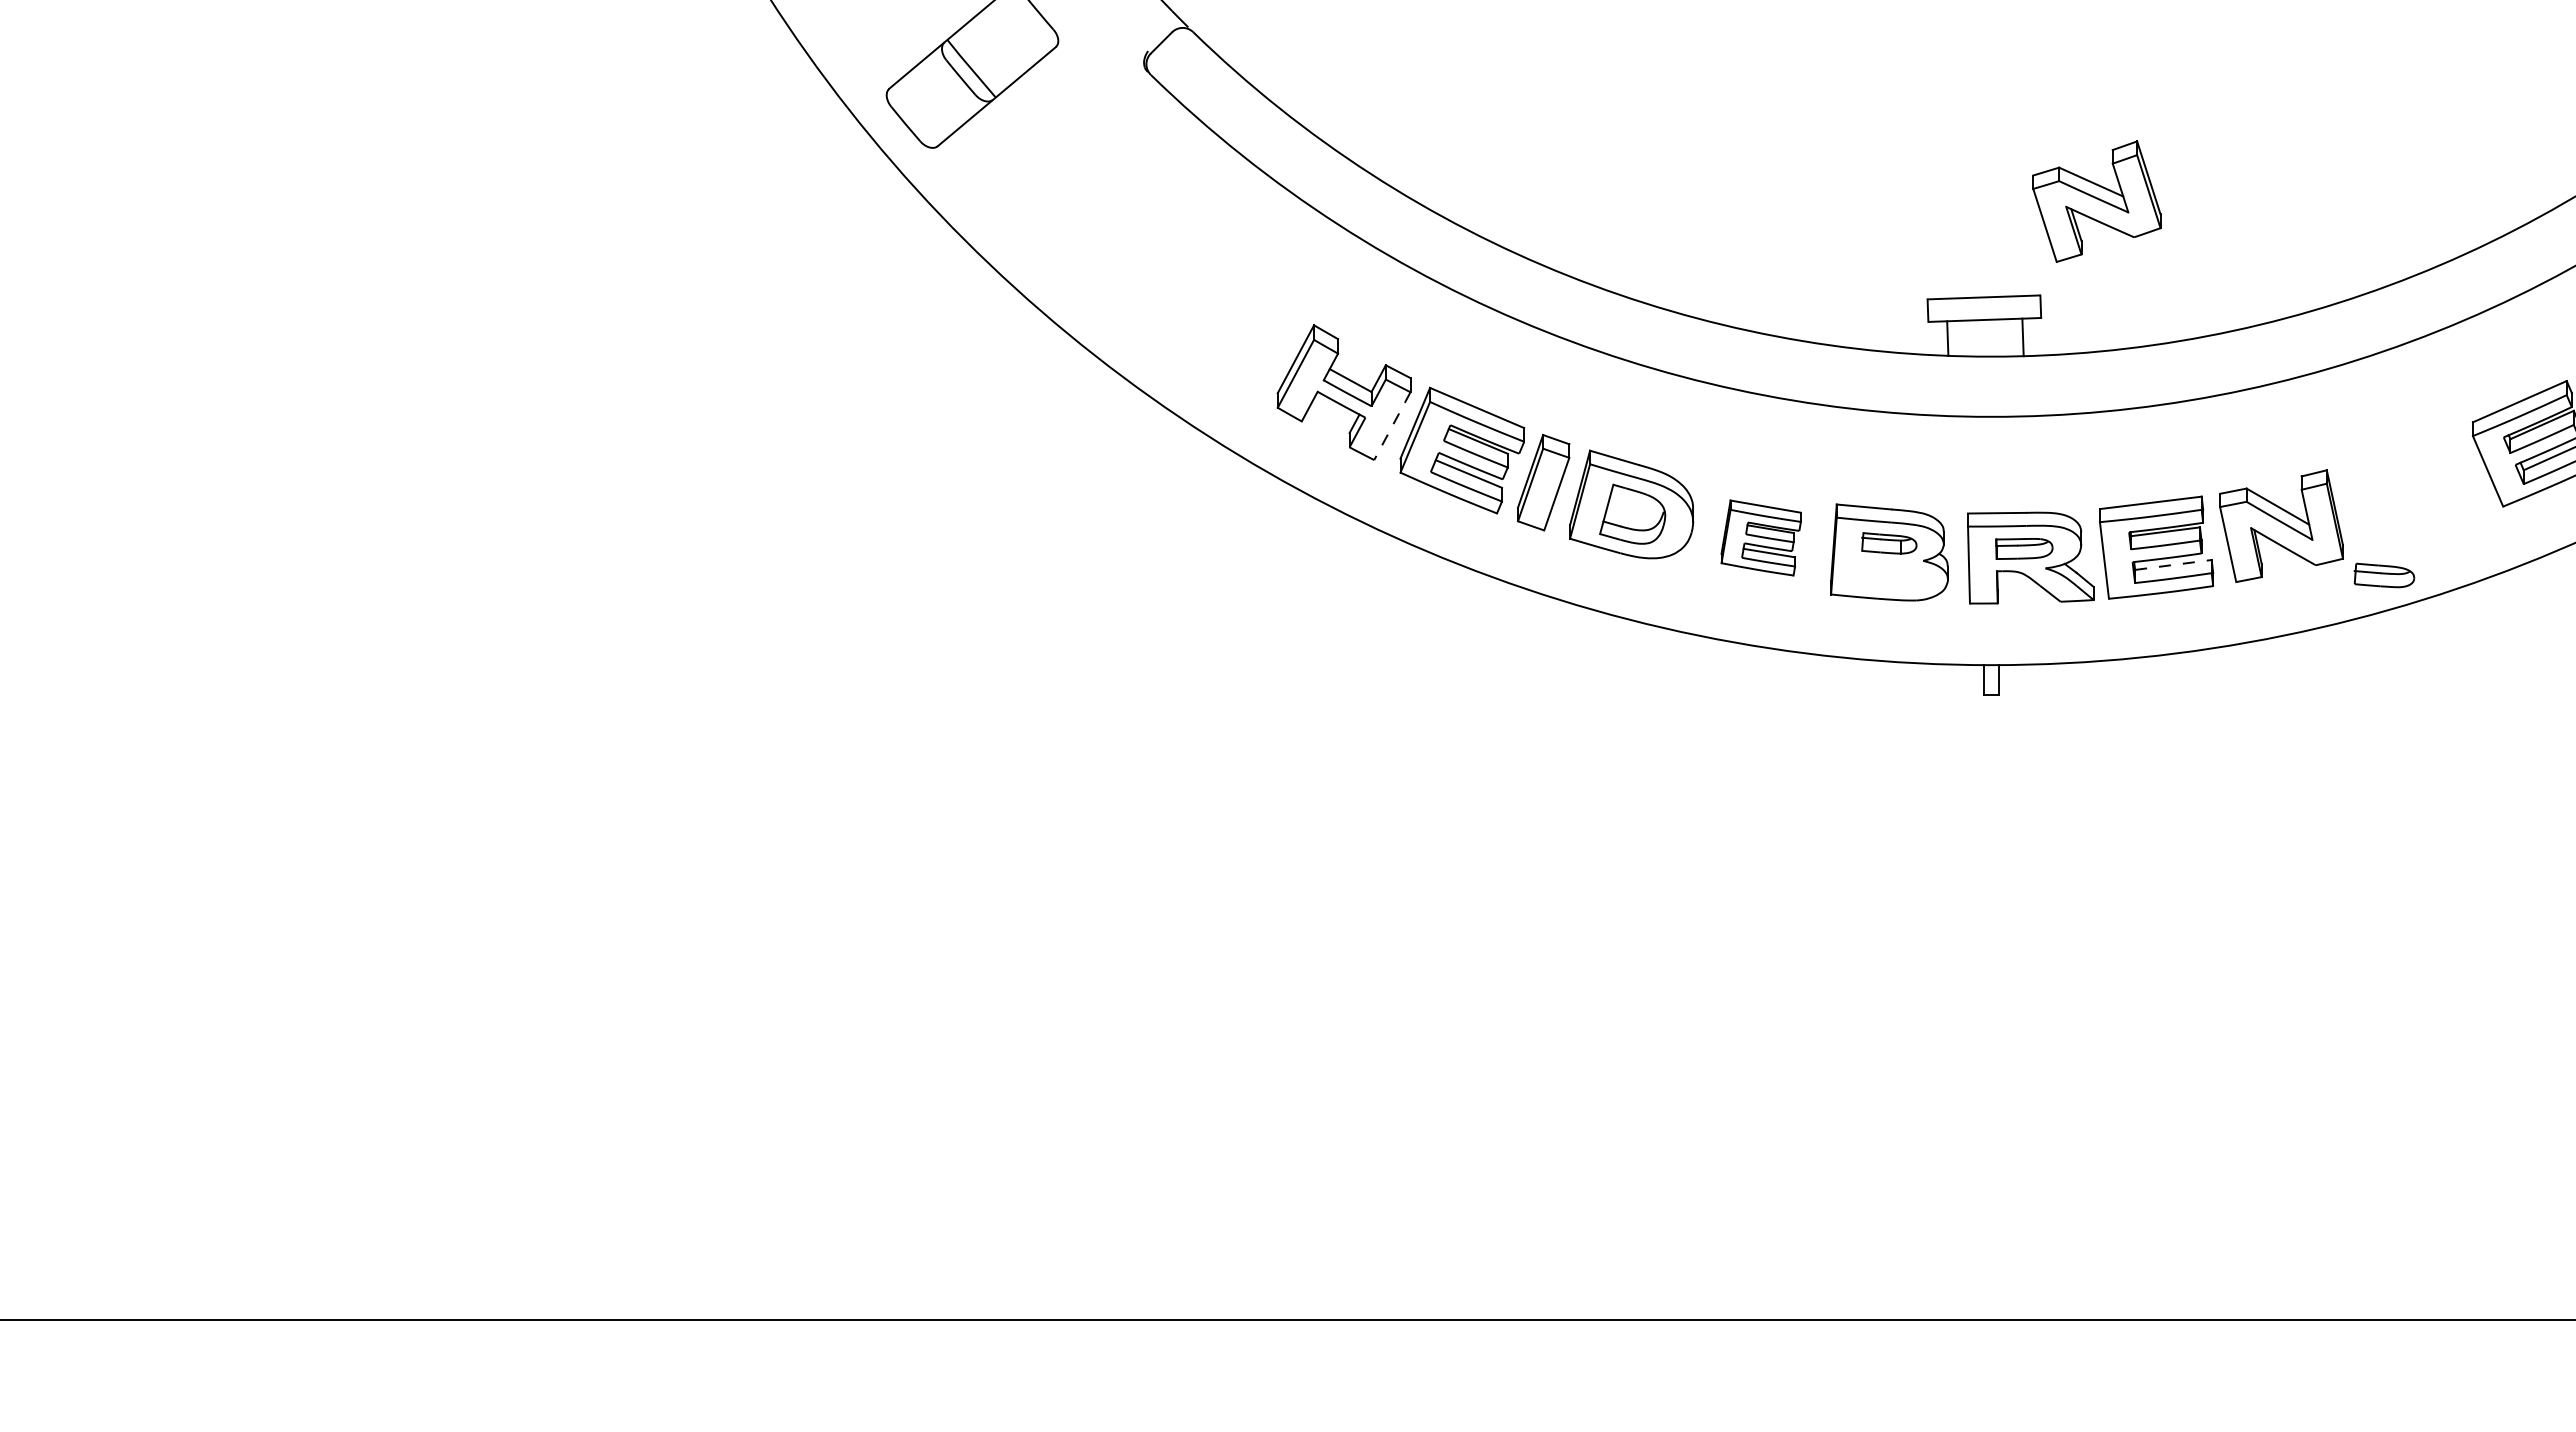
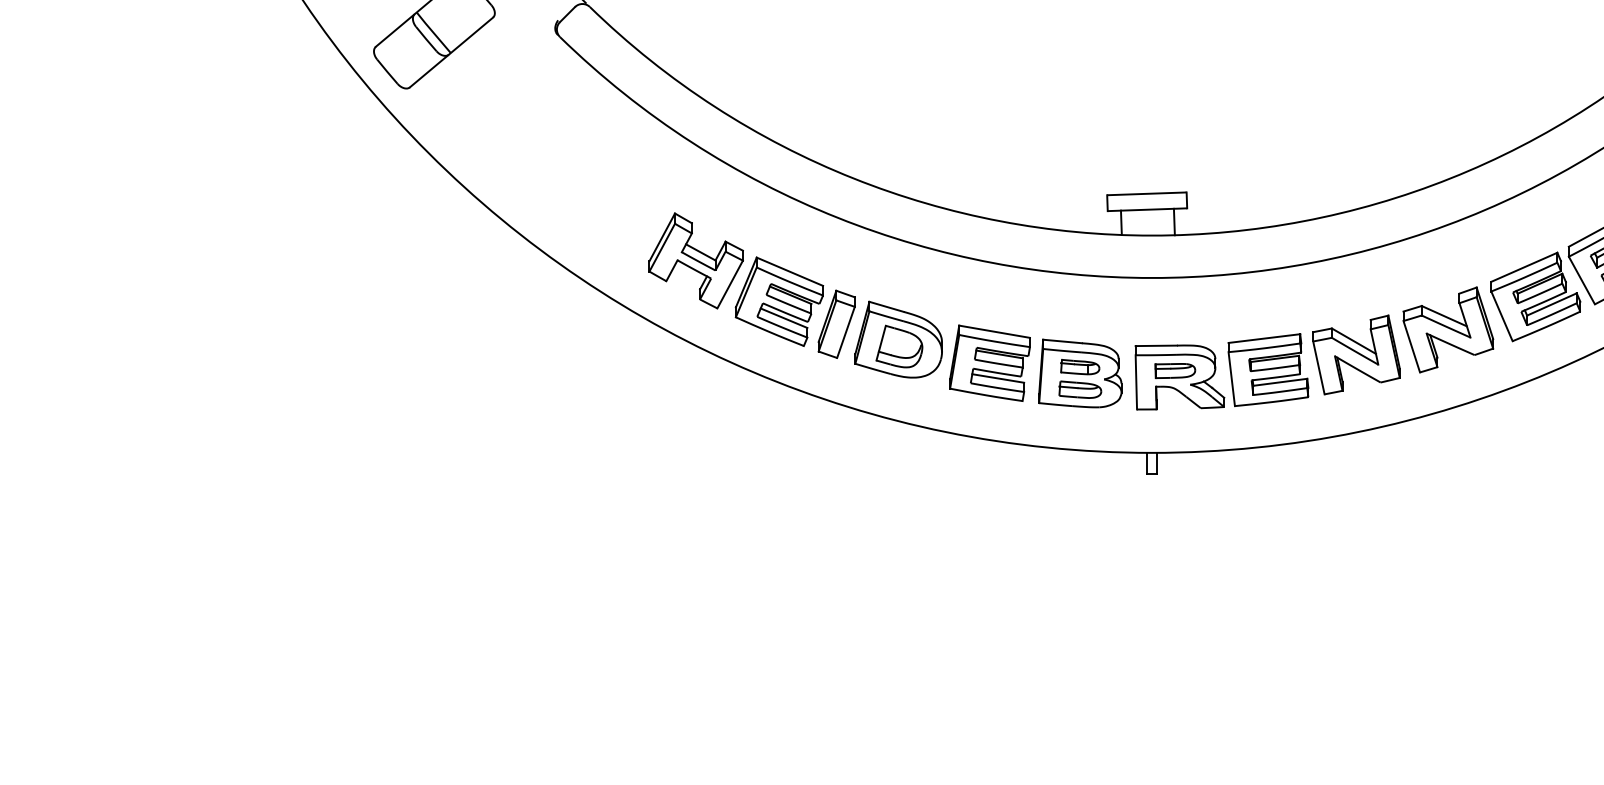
part: (2096, 201) -> (1448, 329), moved
line: (1392, 426) -> (730, 284), dashed -> solid
part: (1760, 537) -> (989, 362), size x1.43
line: (2173, 564) -> (1280, 381), dashed -> solid
part: (2384, 575) -> (1080, 389), moved

